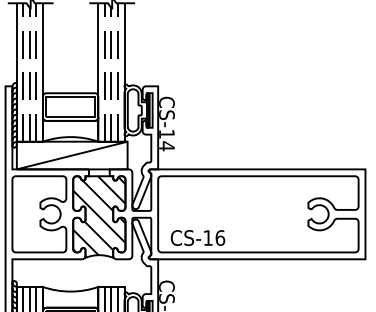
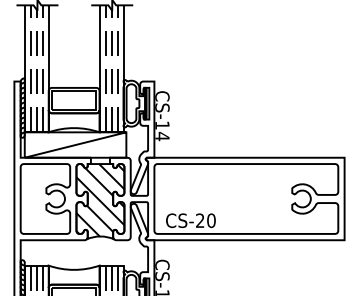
text: (213, 237) -> (205, 220), CS-16 -> CS-20

